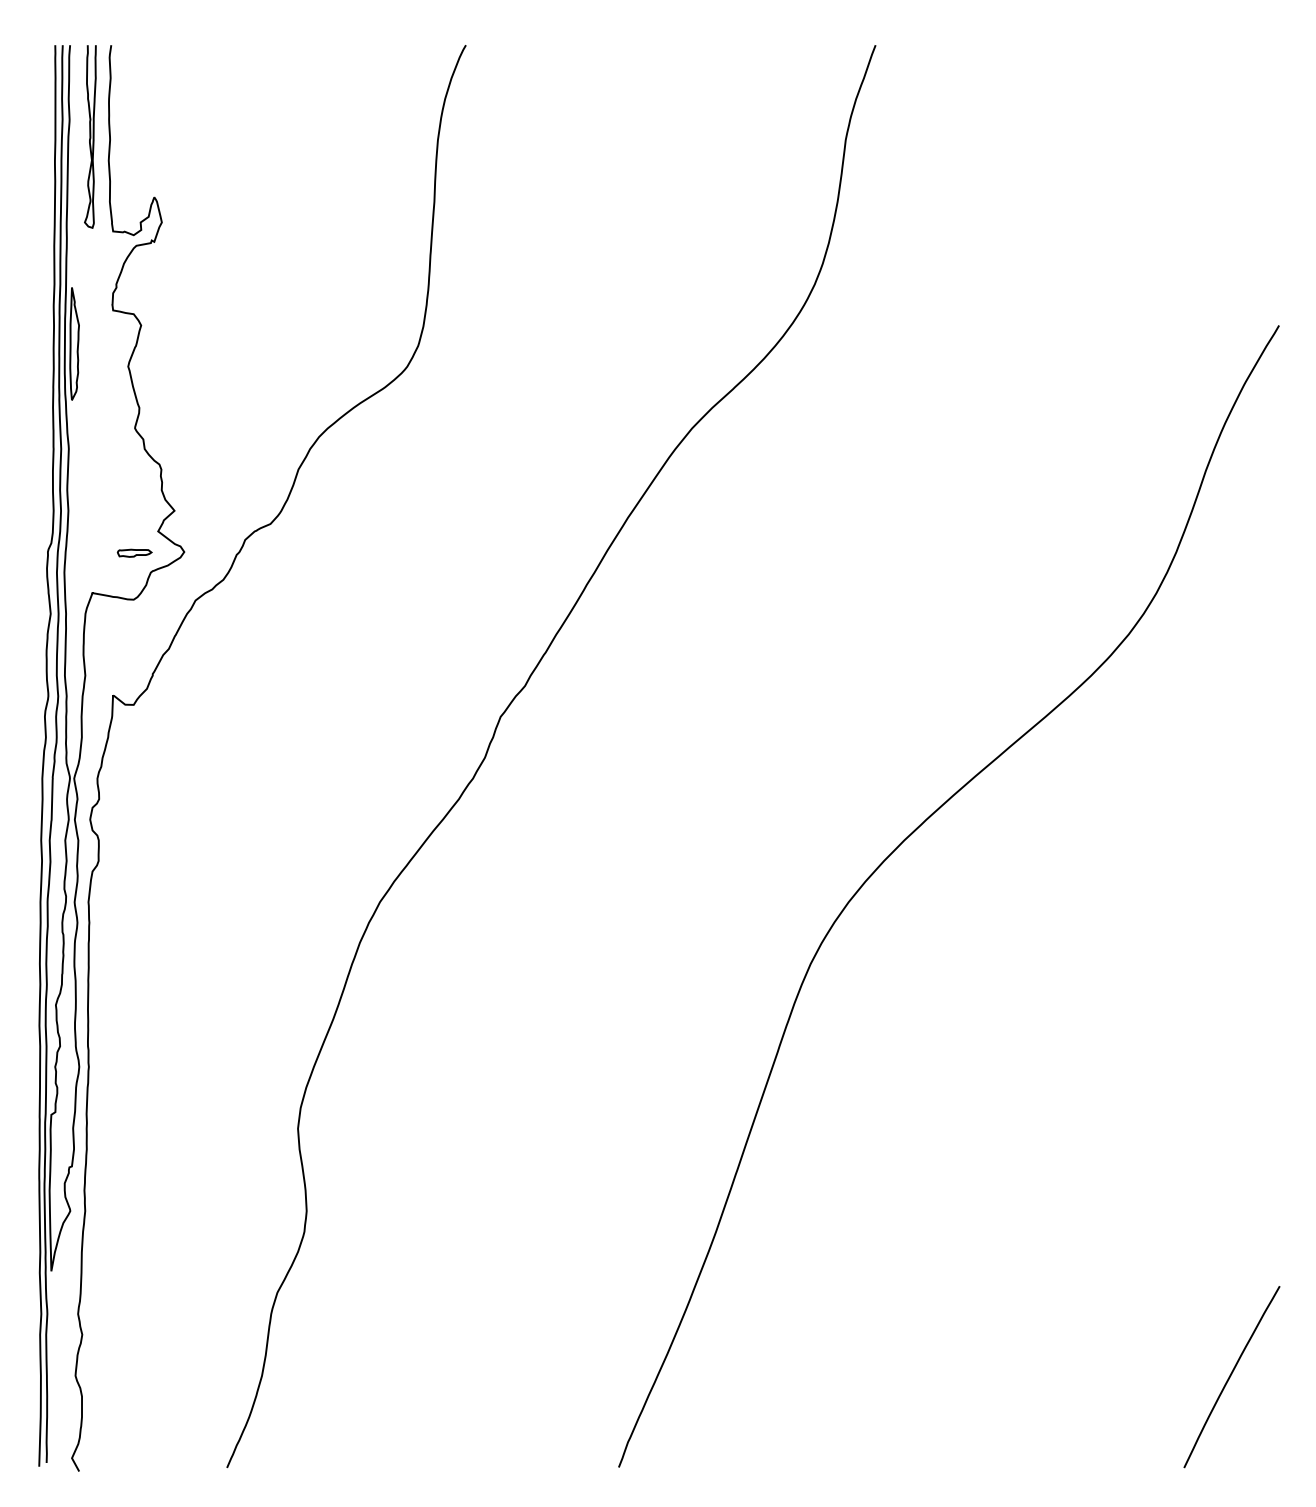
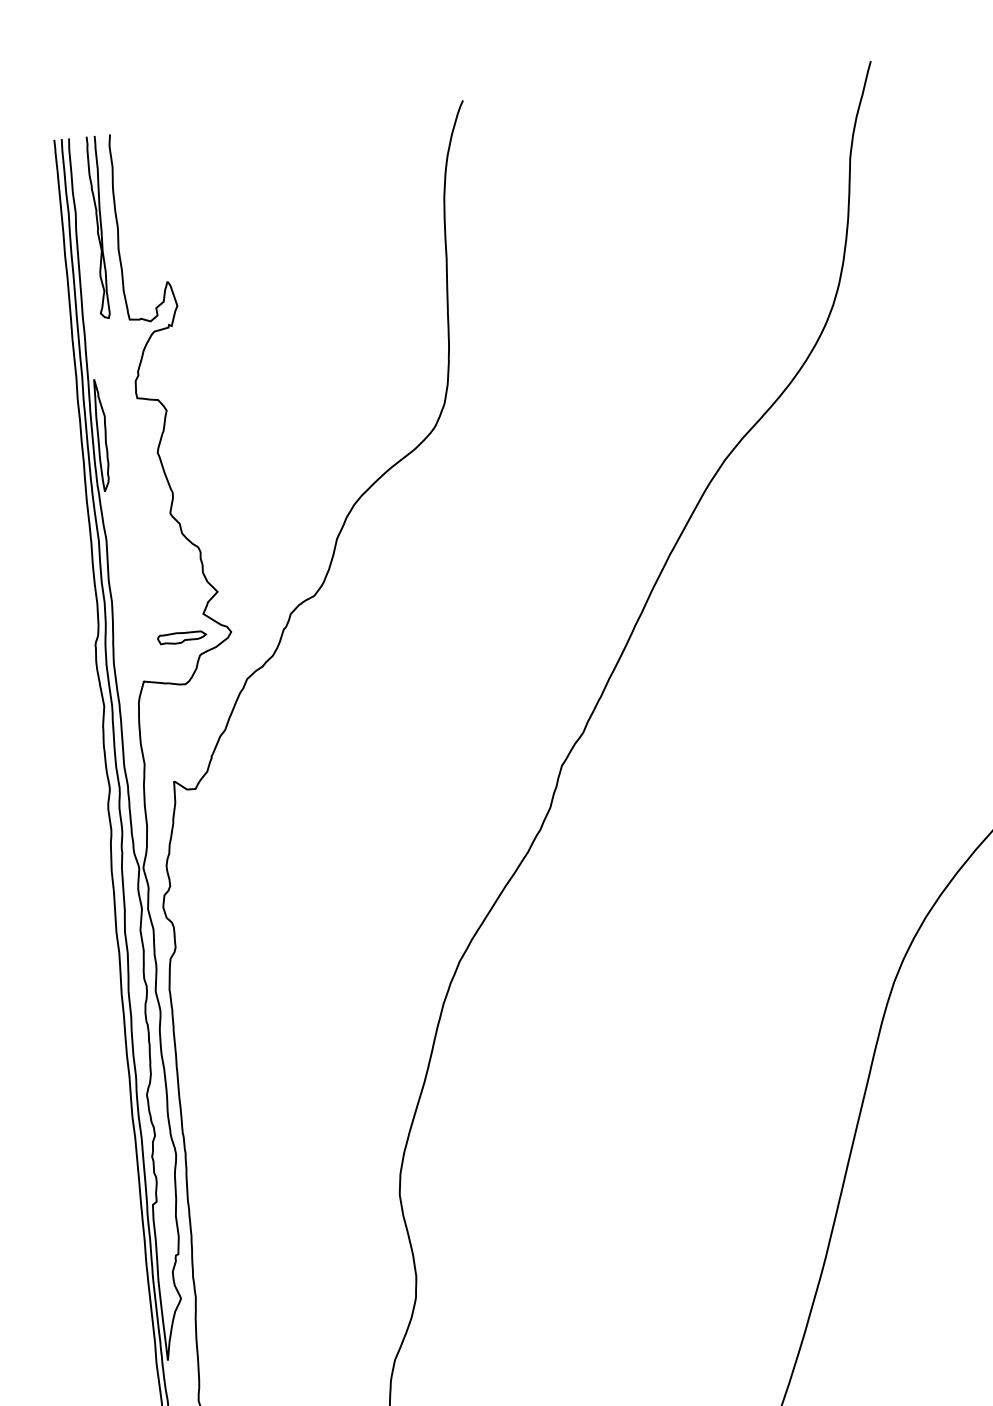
part: (134, 553) -> (181, 638), size x1.43

